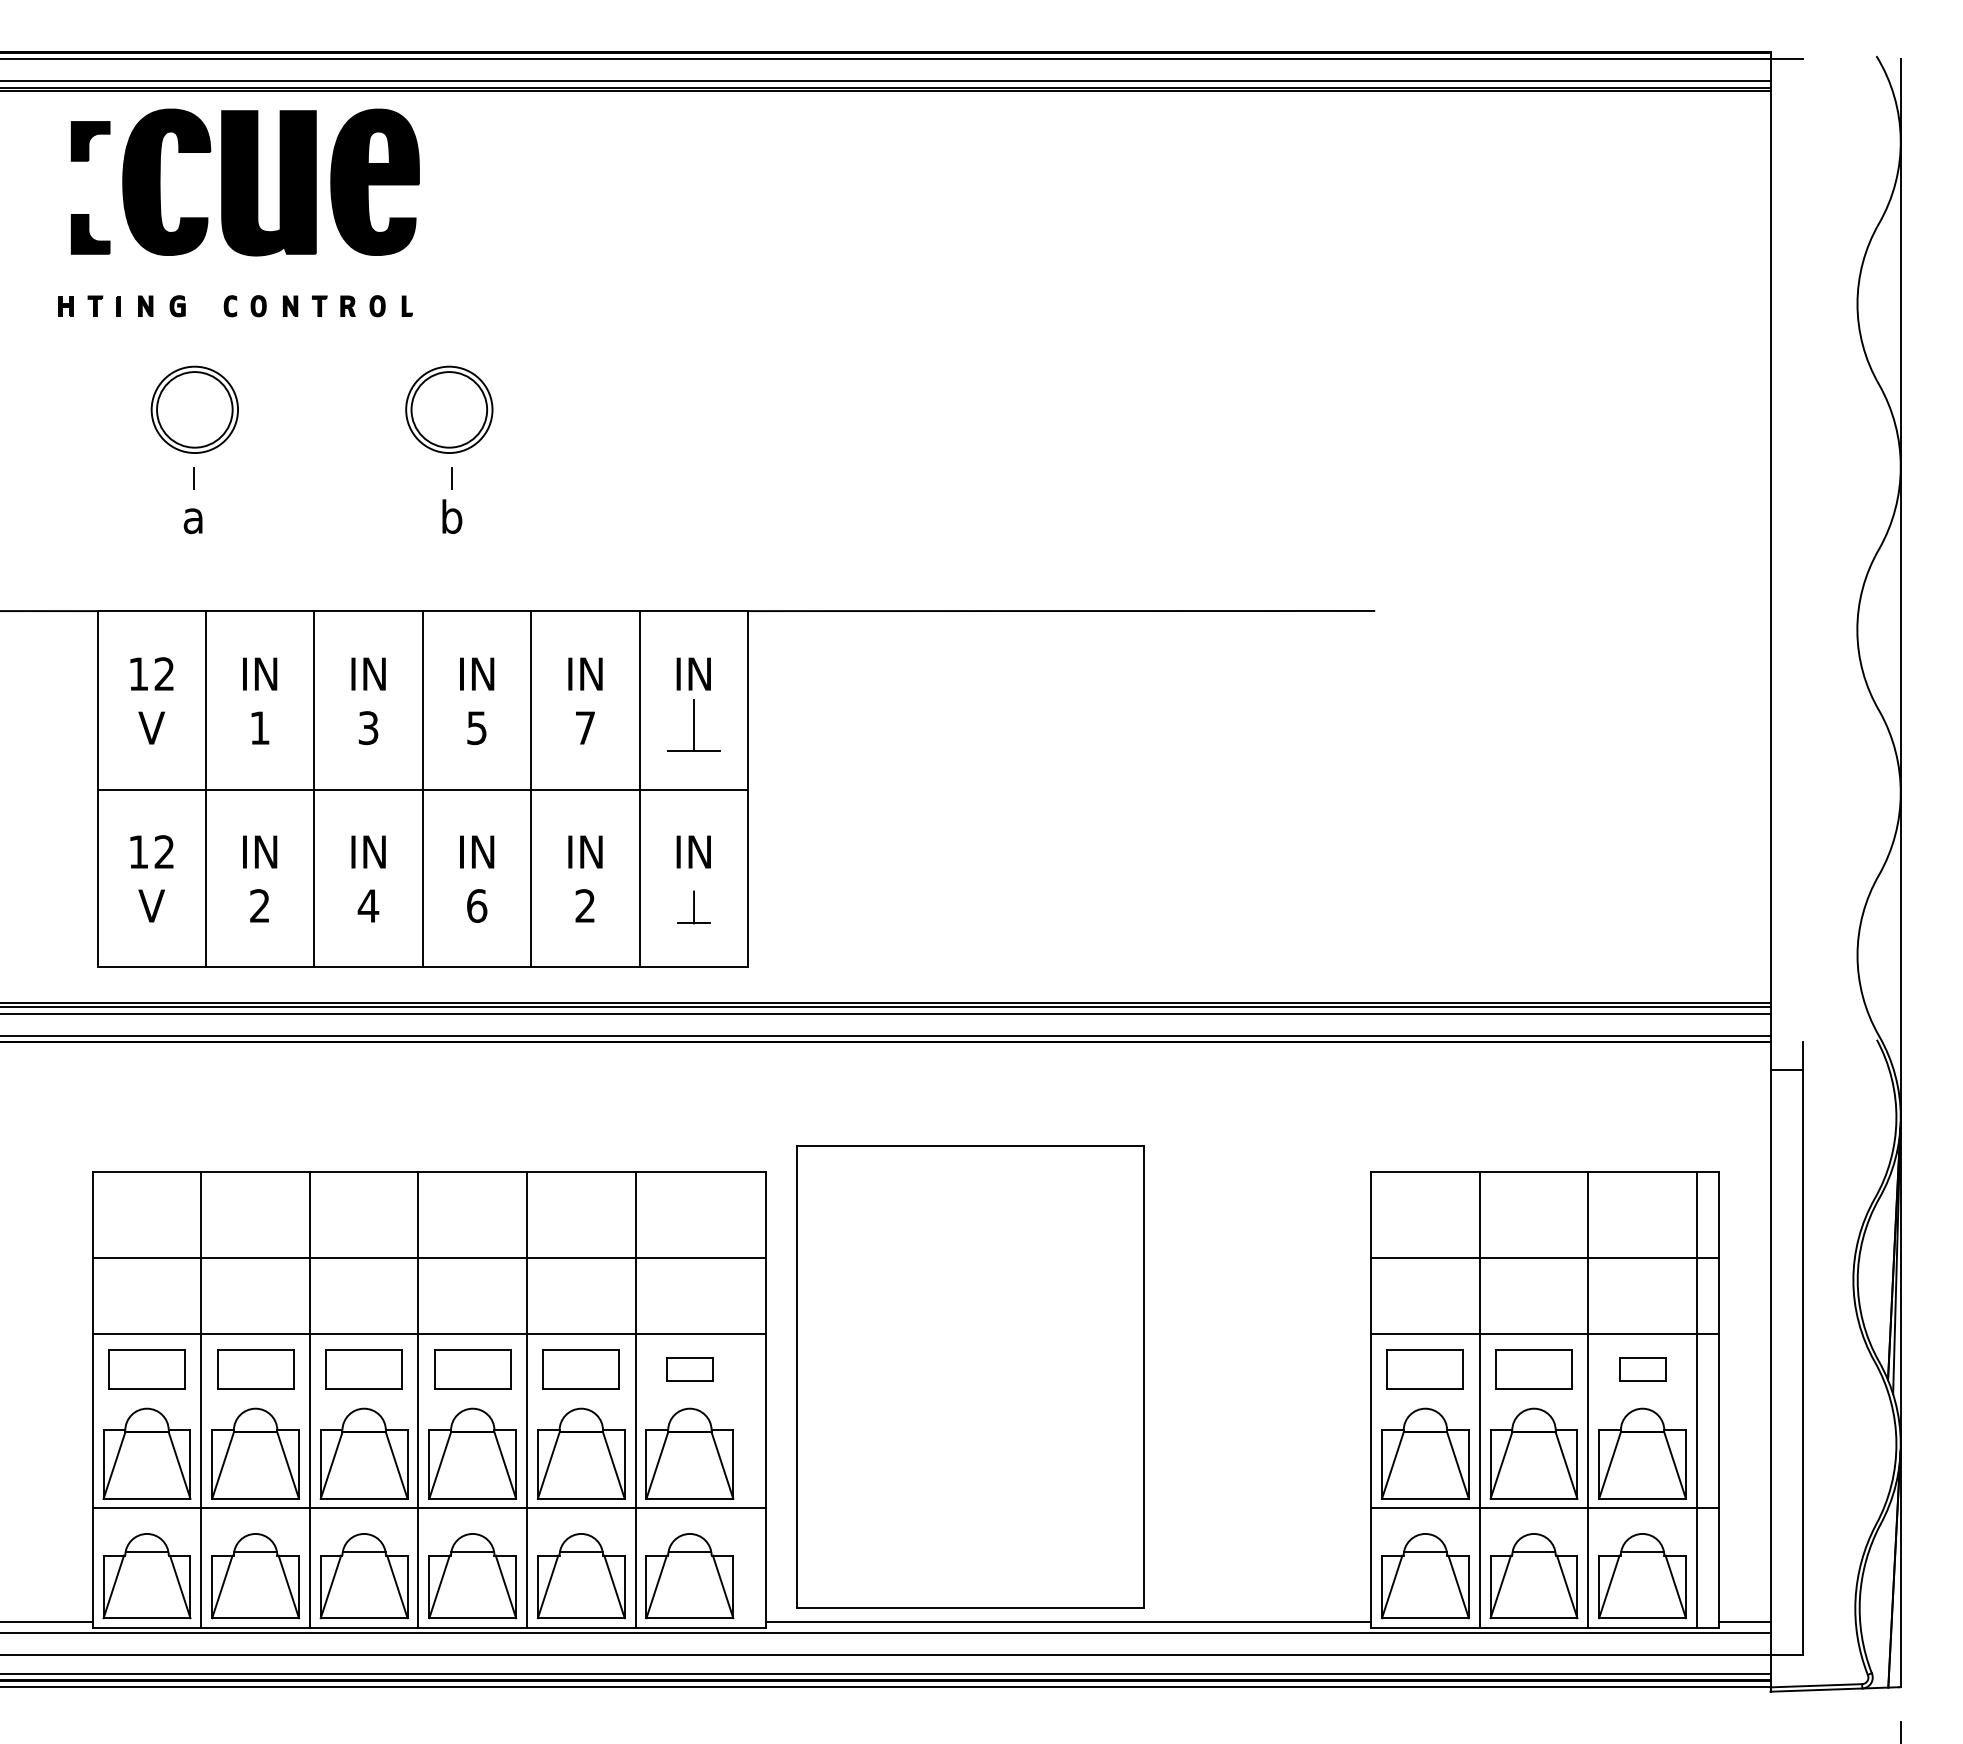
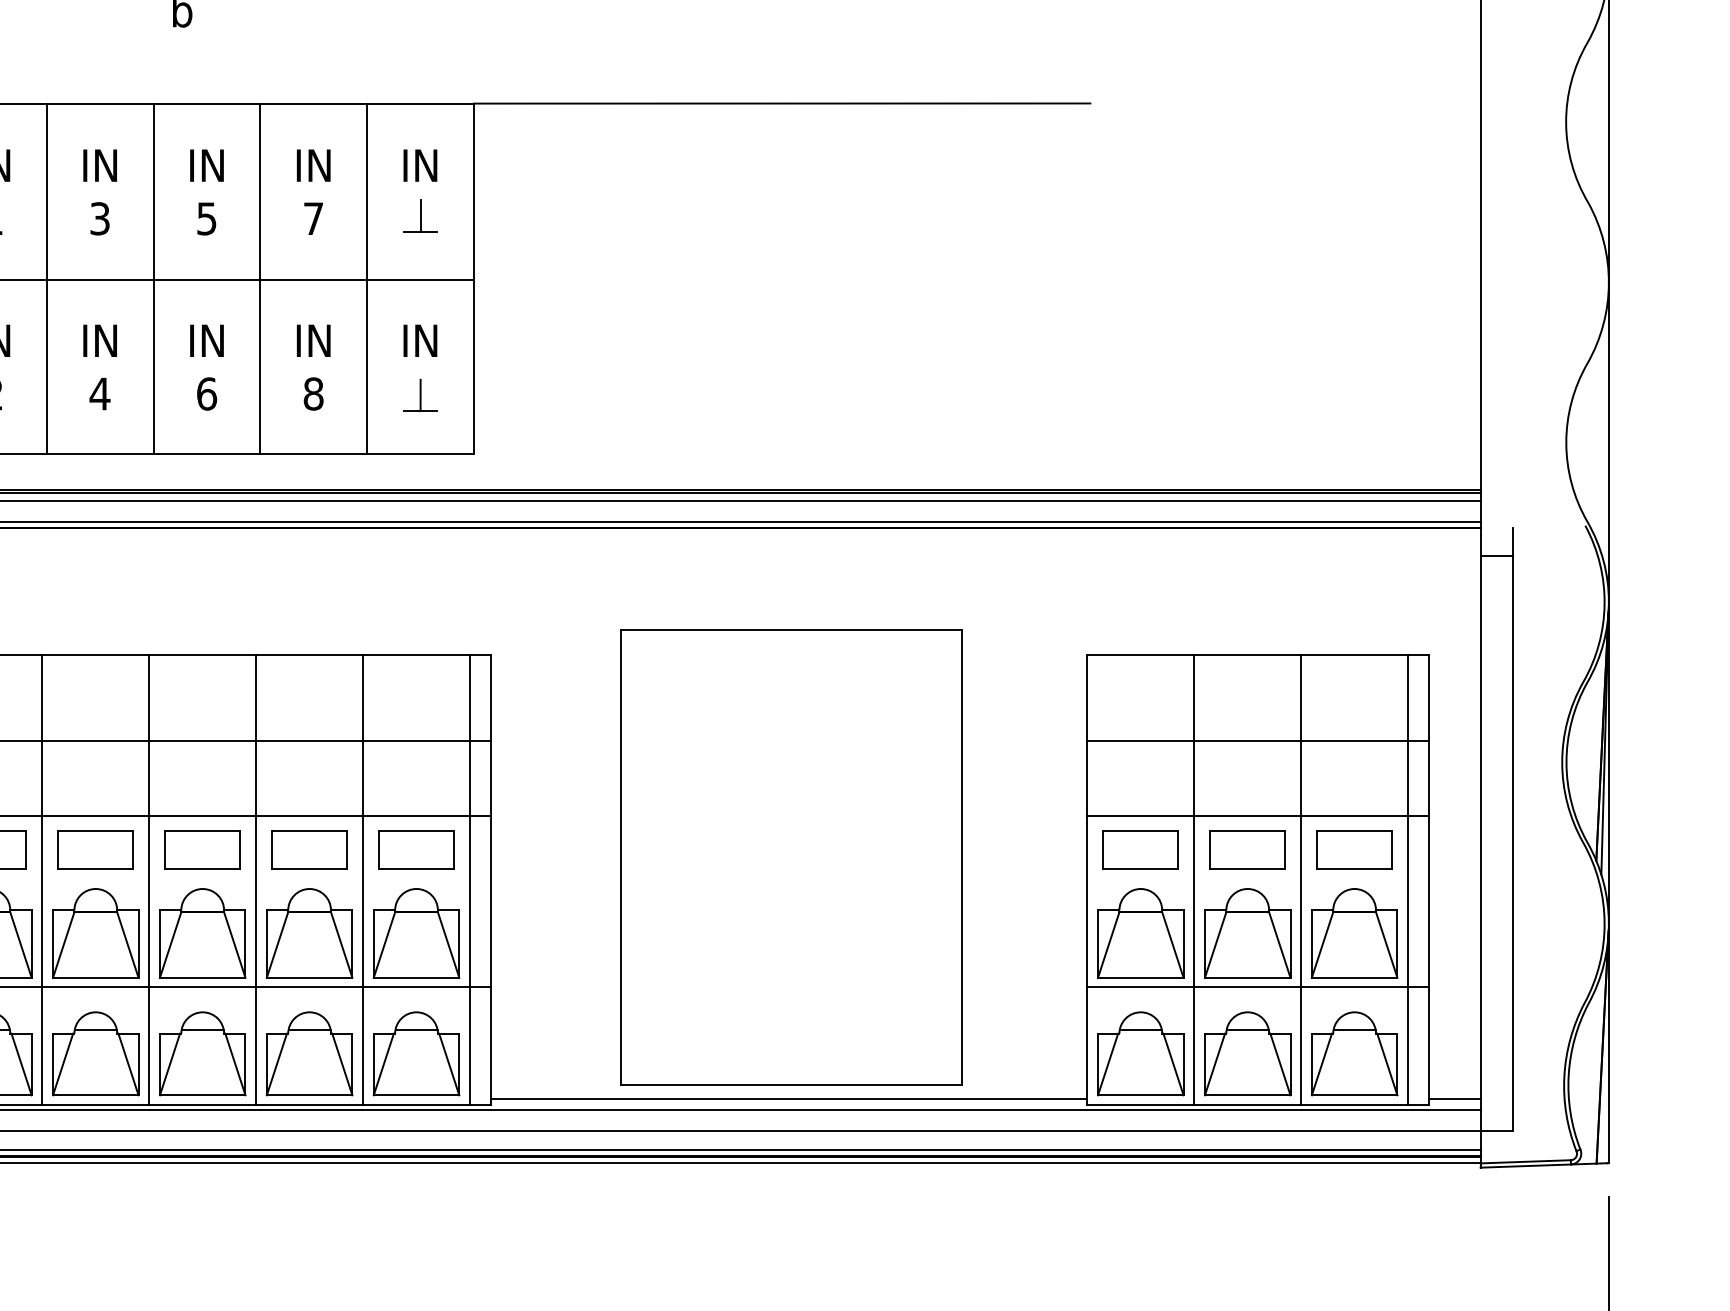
part: (693, 724) -> (420, 215), size x0.62
text: (585, 905) -> (313, 393), 2 -> 8
part: (689, 1369) -> (416, 850), size x1.67
part: (1642, 1369) -> (1354, 850), size x1.67
part: (970, 1376) -> (791, 857), moved
line: (744, 1399) -> (470, 879), added

